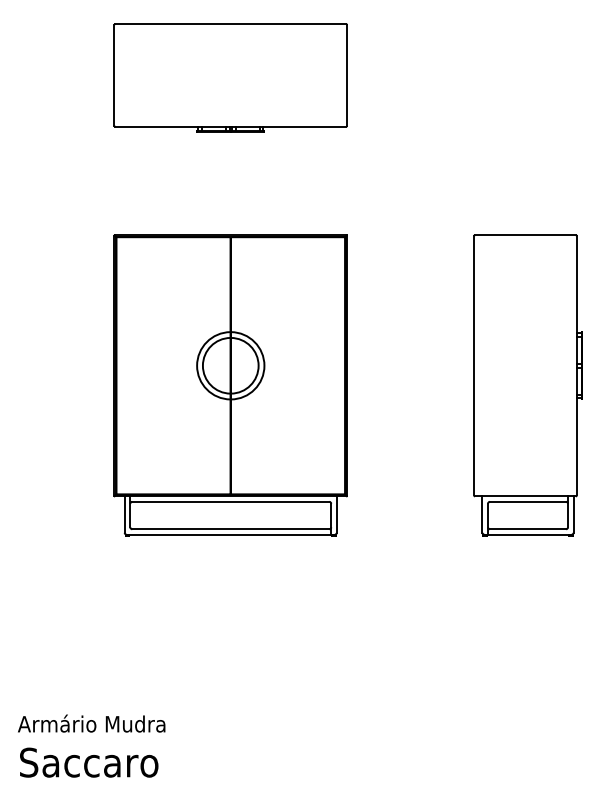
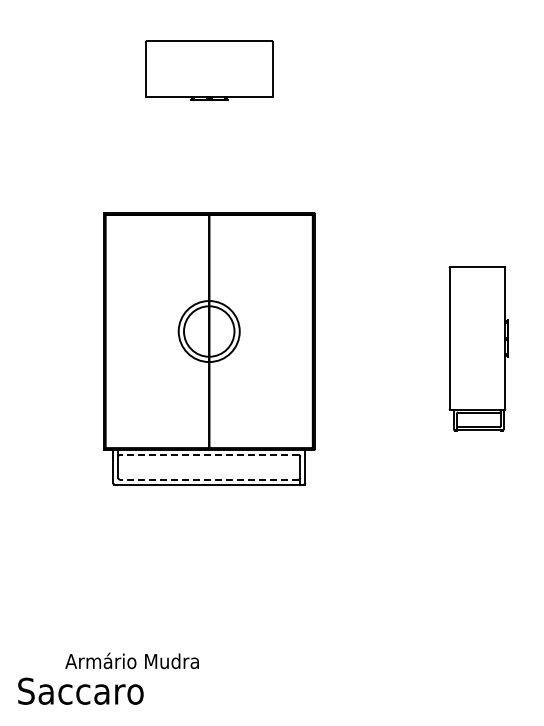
part: (231, 77) -> (209, 70), size x0.6
part: (527, 384) -> (478, 348), size x0.6
line: (229, 501) -> (208, 454), solid -> dashed
line: (229, 529) -> (208, 479), solid -> dashed
text: (90, 723) -> (131, 660), moved

